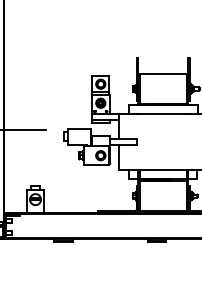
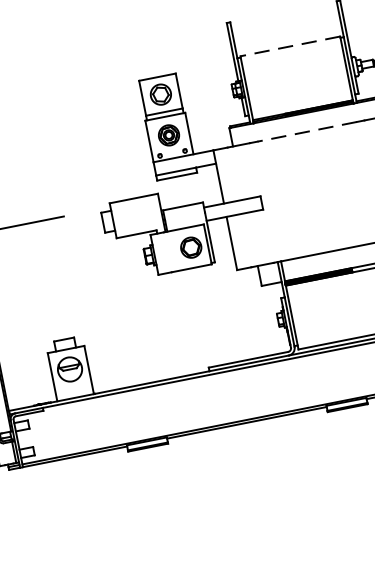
line: (162, 74) -> (288, 47), solid -> dashed
line: (162, 113) -> (305, 131), solid -> dashed

